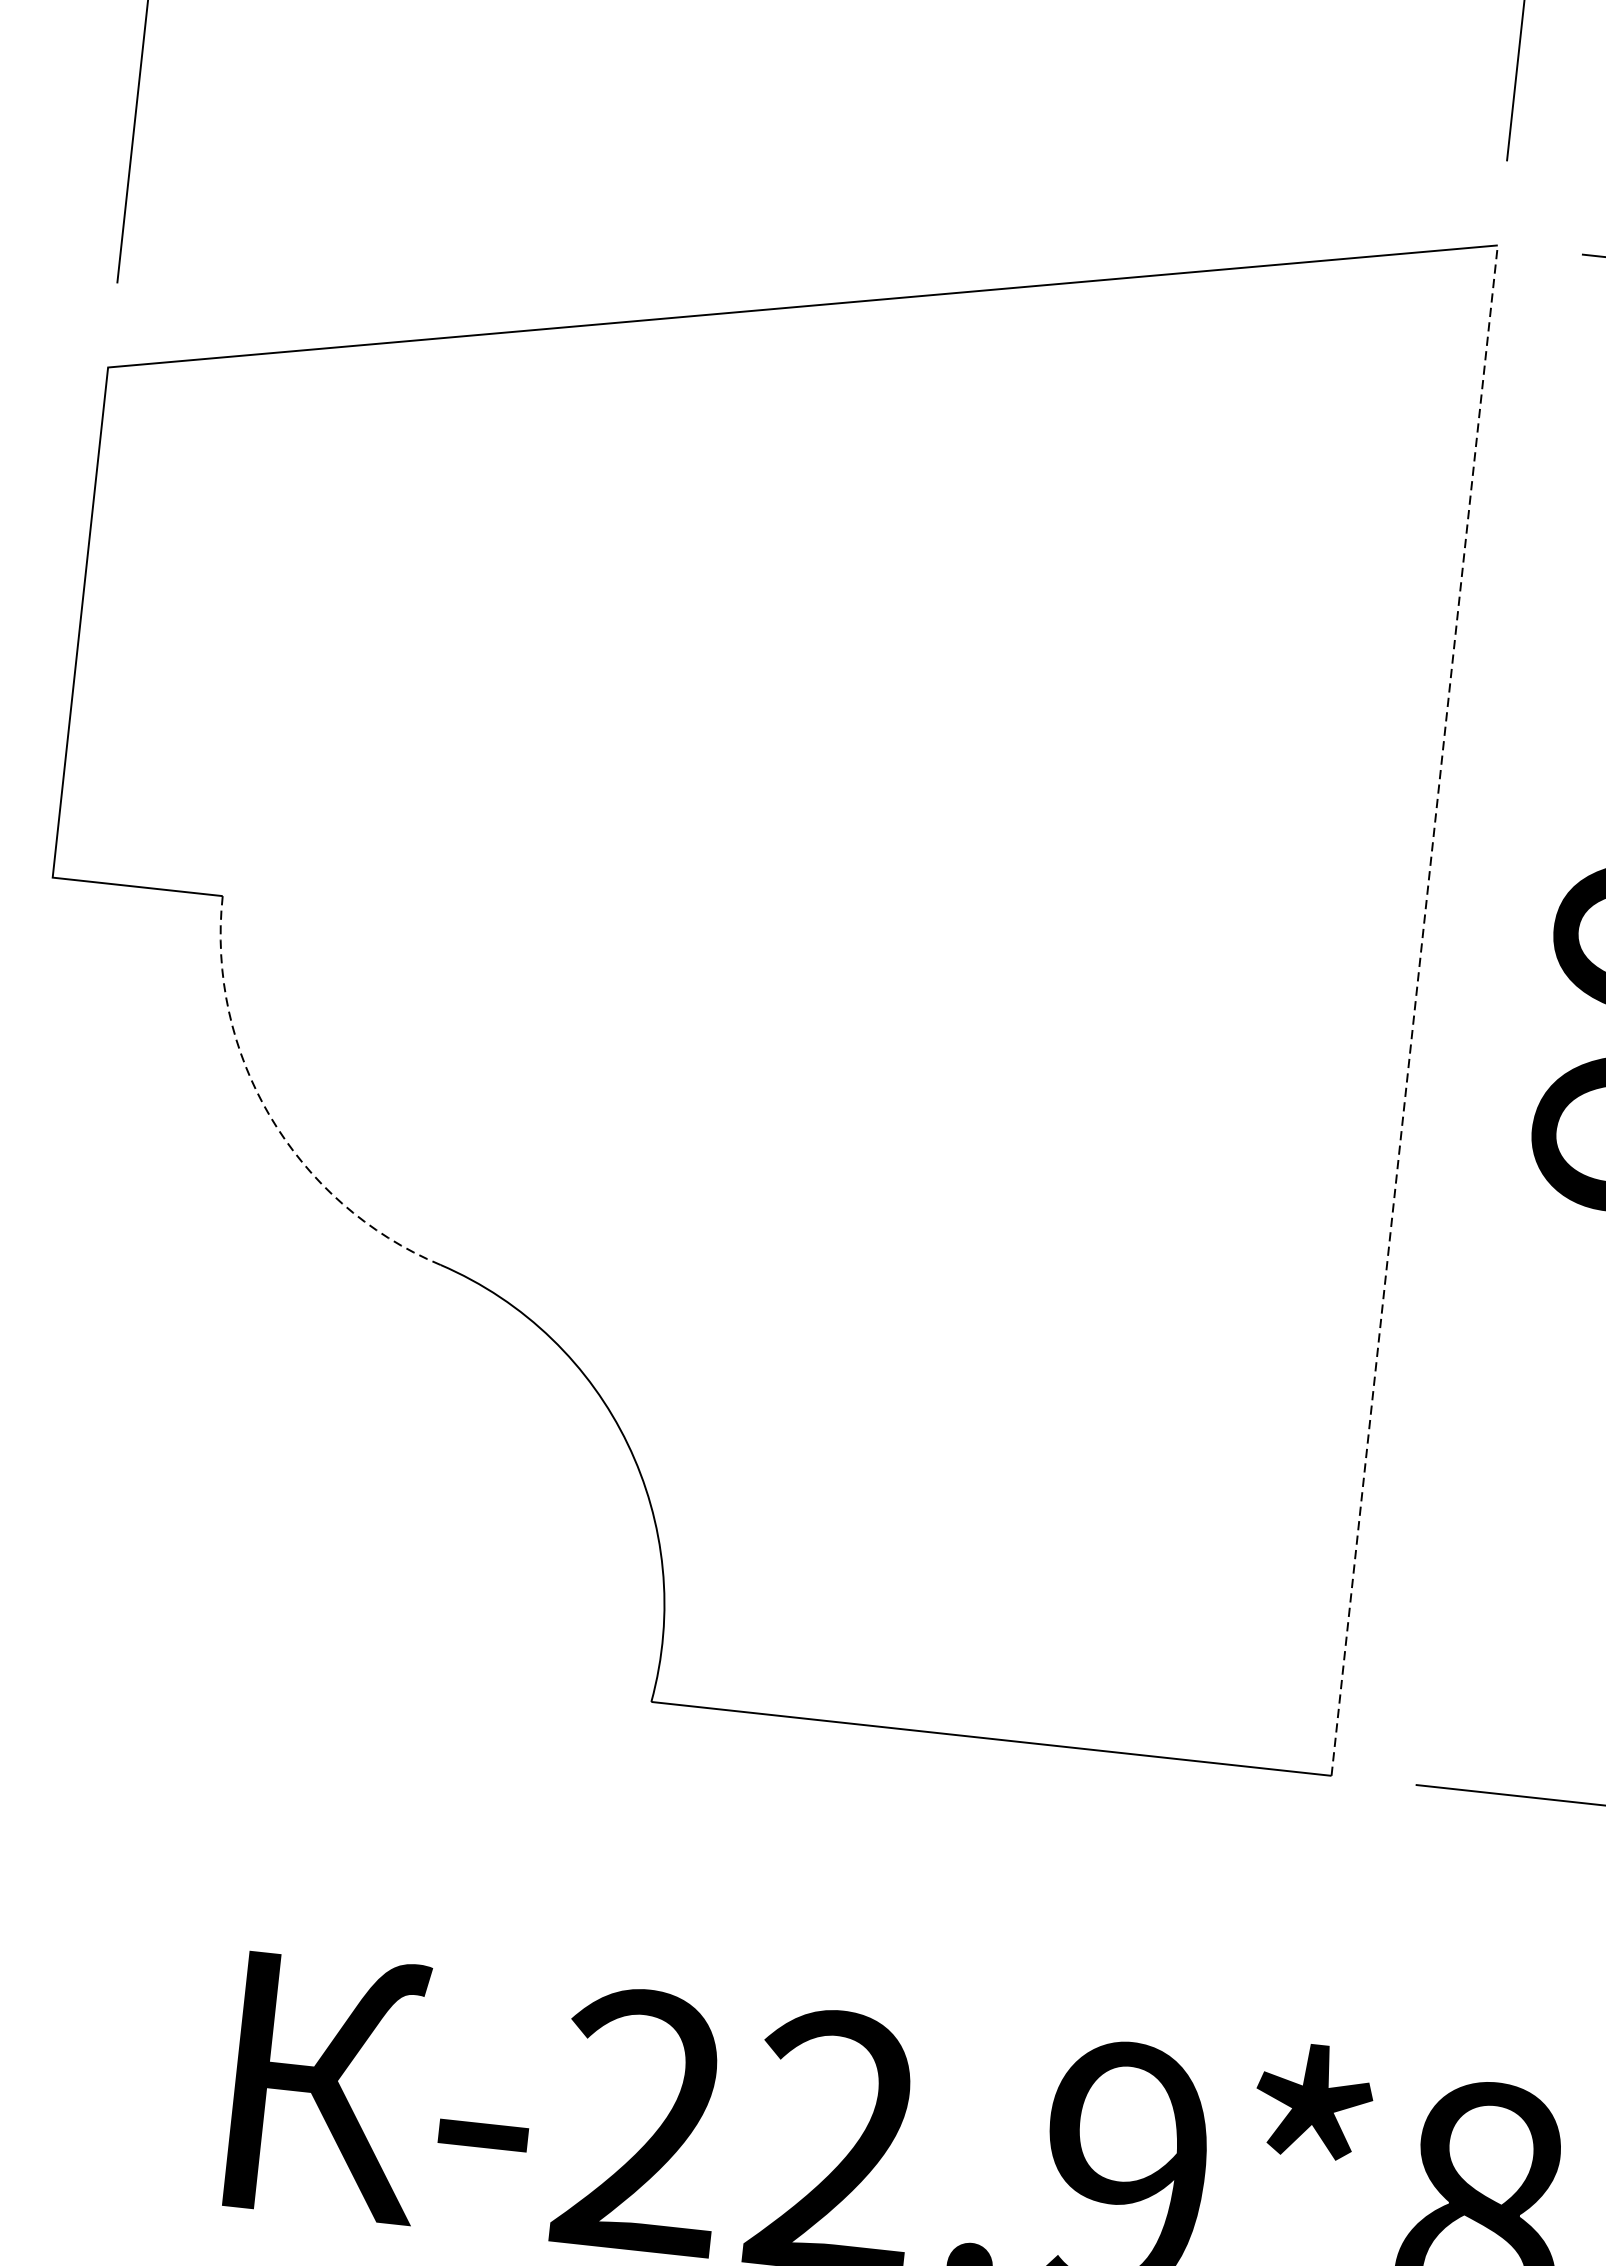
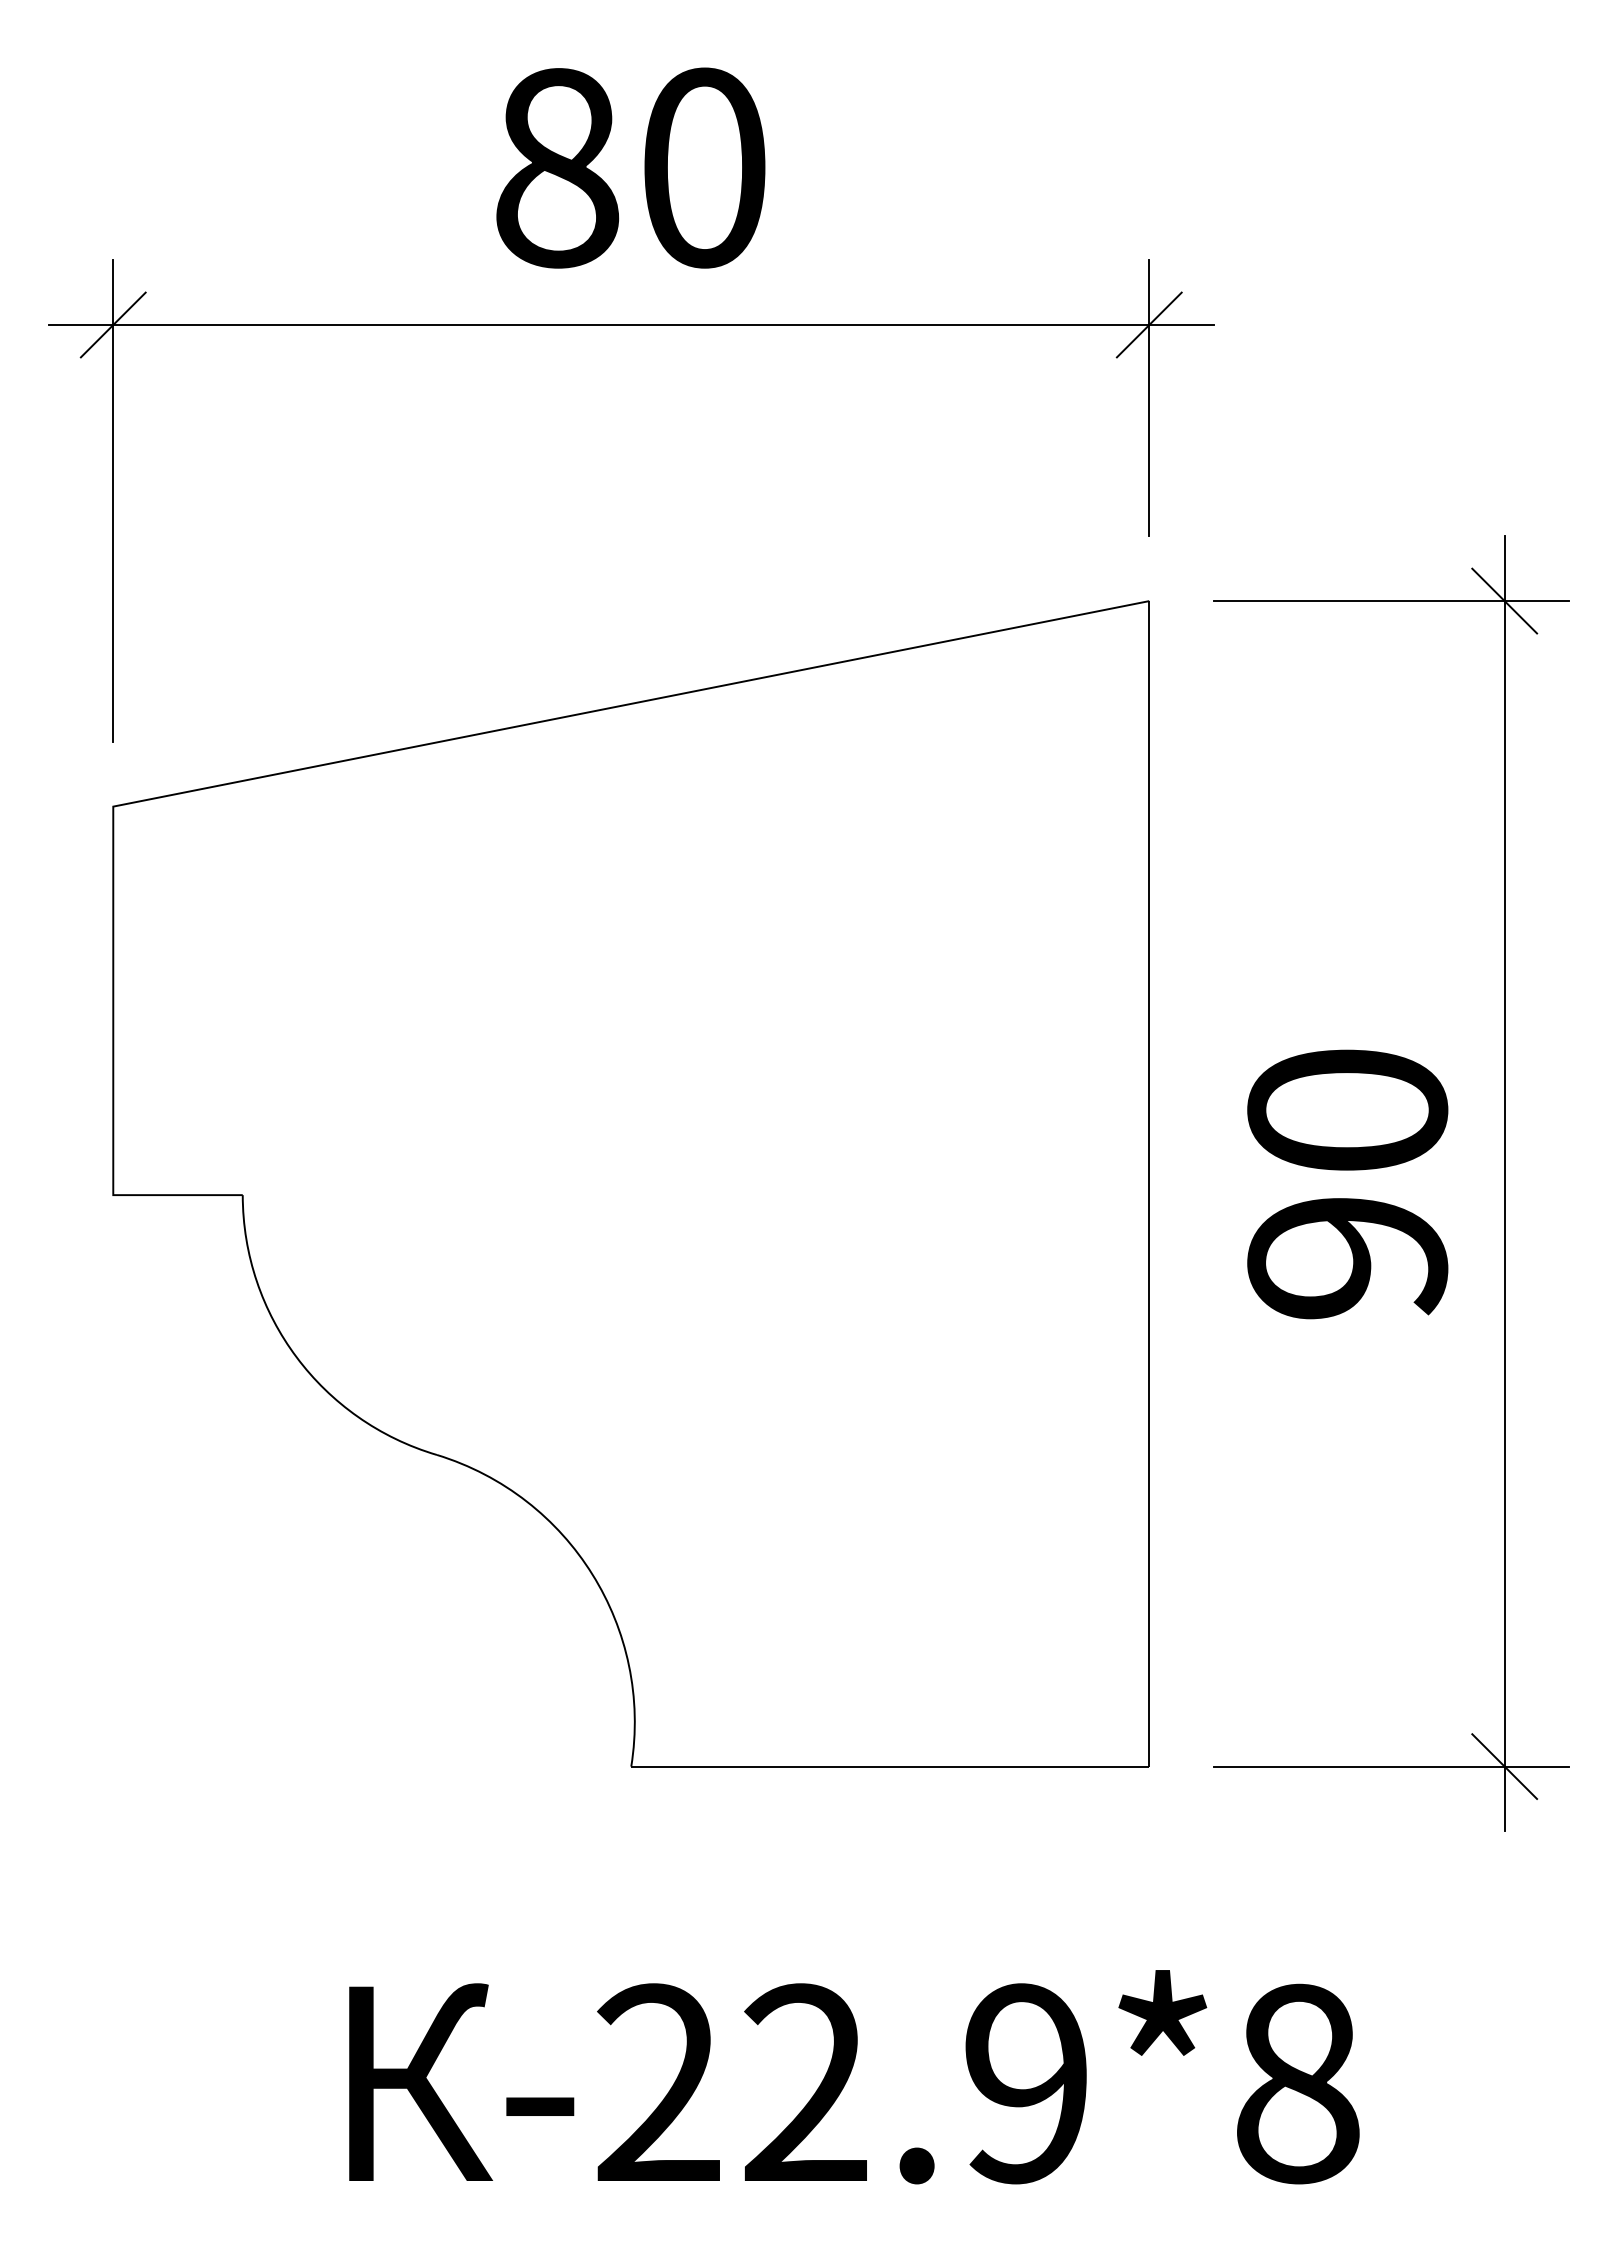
line: (1414, 1010) -> (1149, 1183), dashed -> solid
arc: (270, 1116) -> (296, 1357), dashed -> solid

